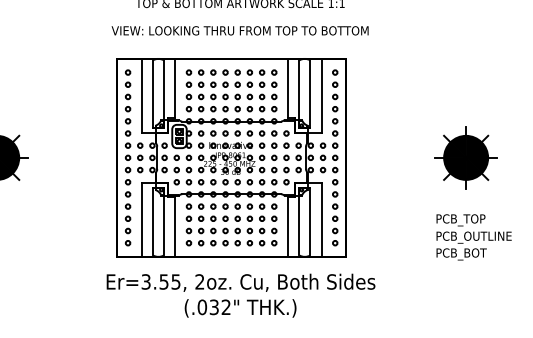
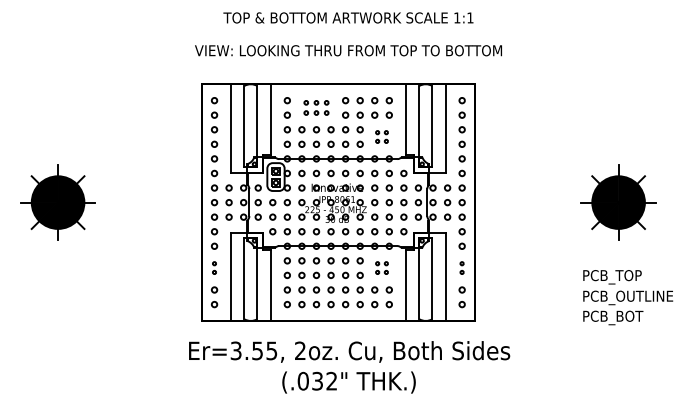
part: (213, 78) -> (316, 107), size x0.7
part: (267, 102) -> (381, 136), size x0.6
part: (128, 212) -> (214, 267), size x0.6
part: (267, 212) -> (381, 267), size x0.6
part: (334, 212) -> (461, 267), size x0.6

